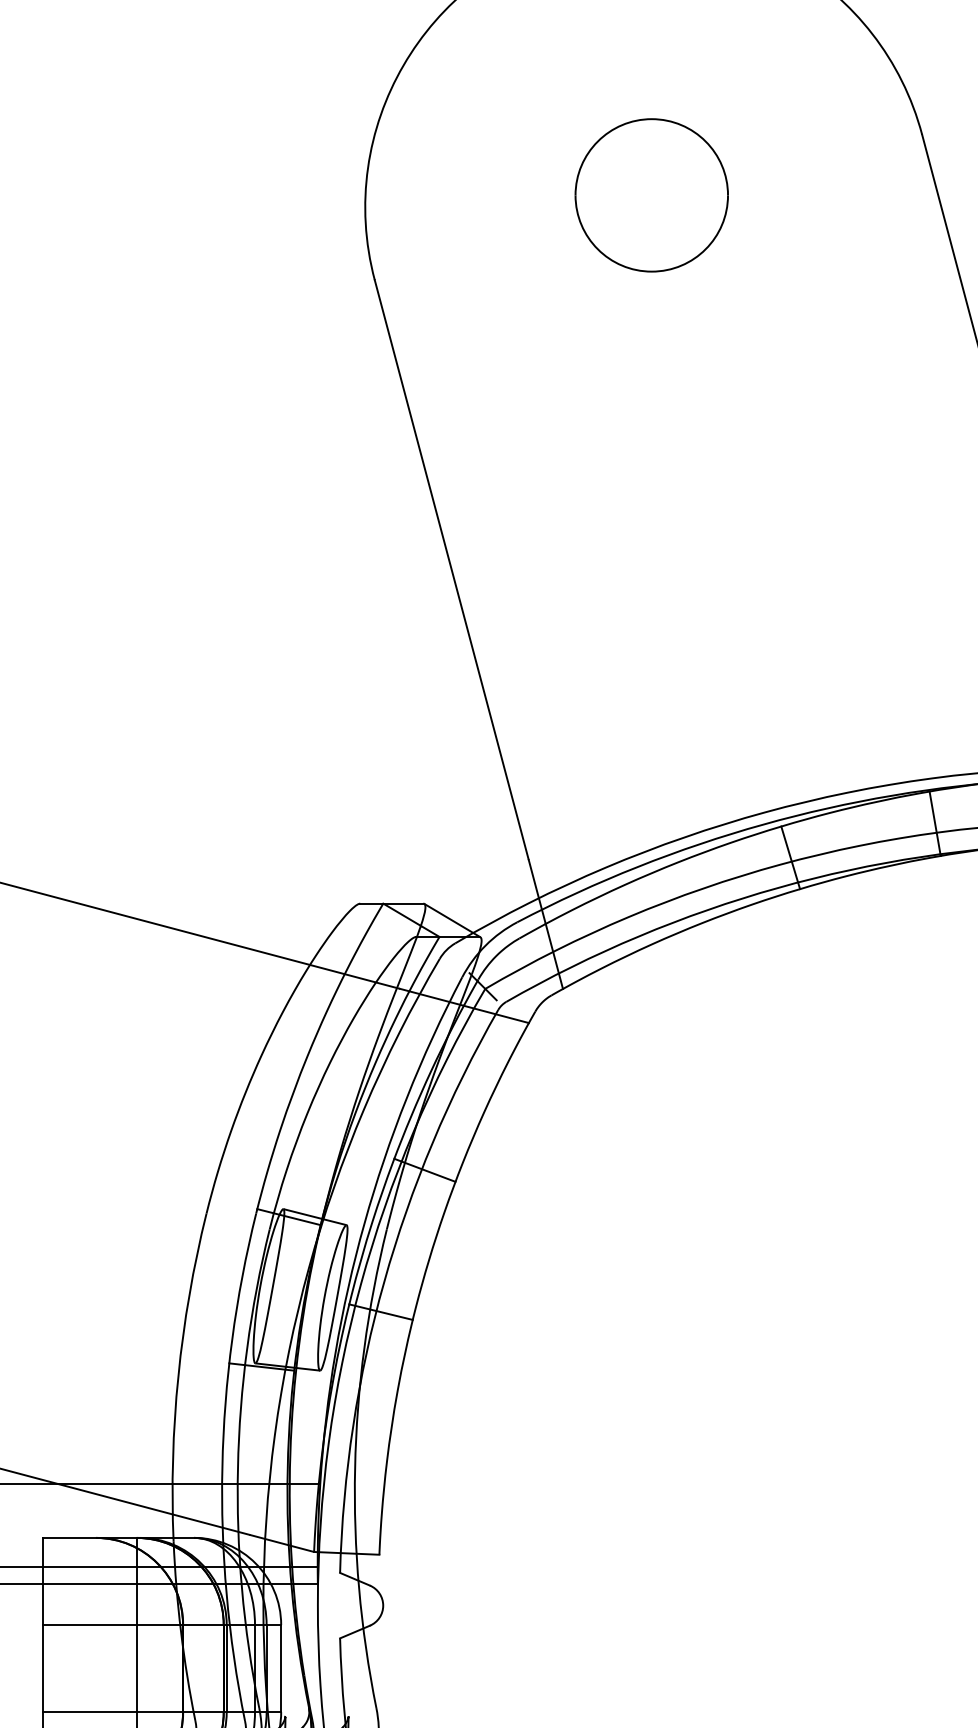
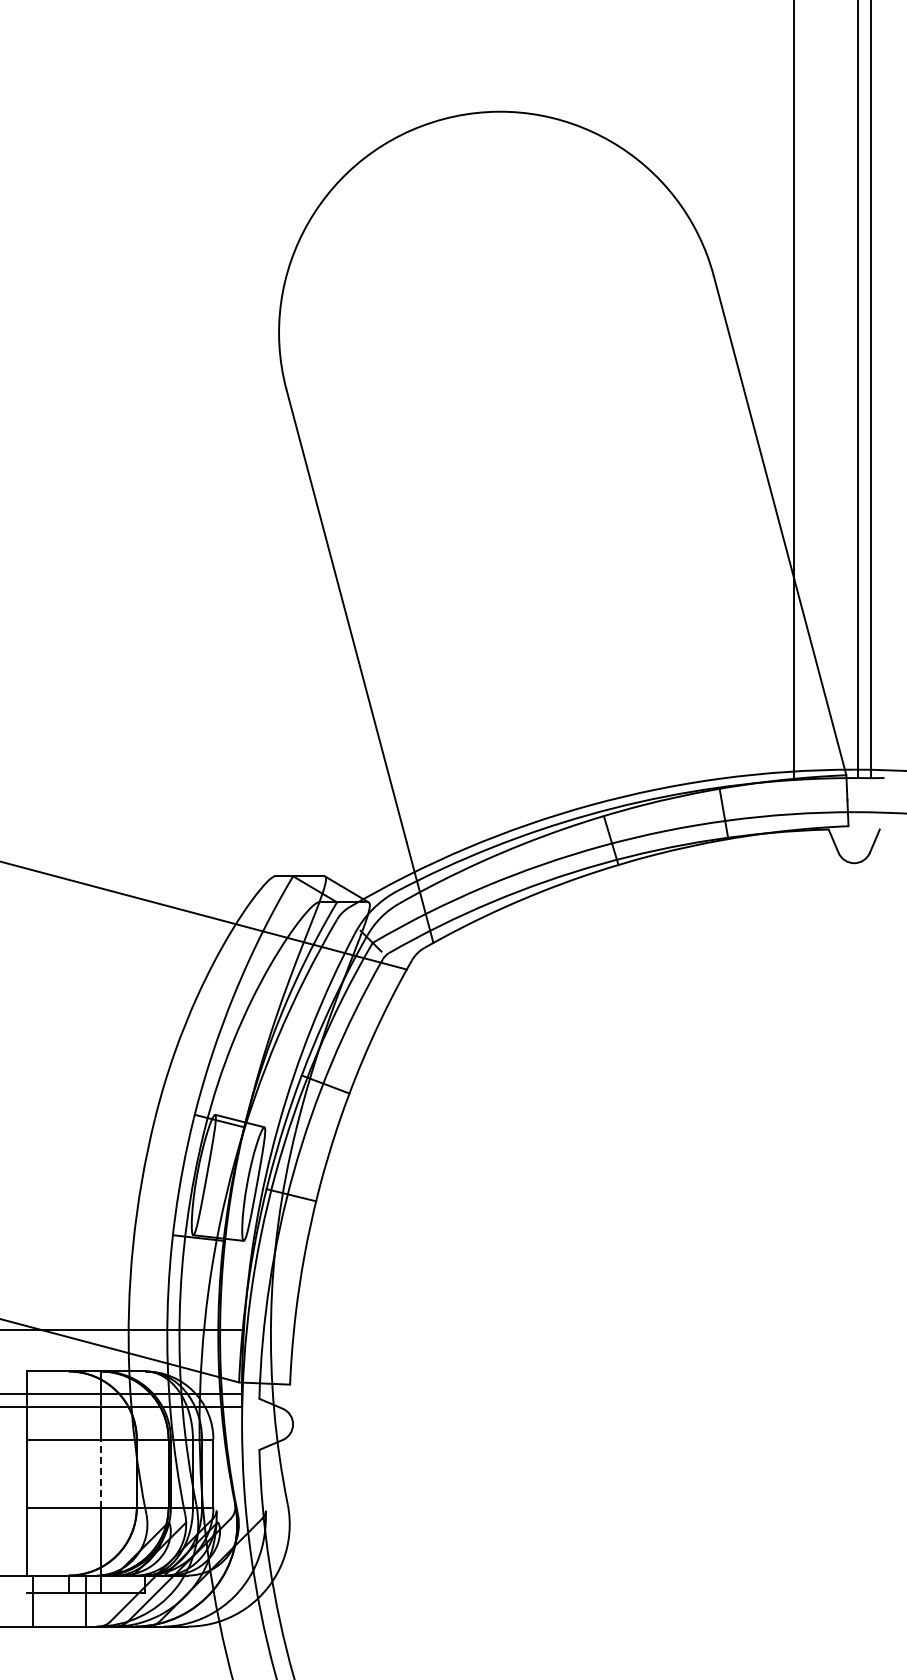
part: (651, 195) -> (502, 323), removed
line: (136, 1668) -> (100, 1473), solid -> dashed

